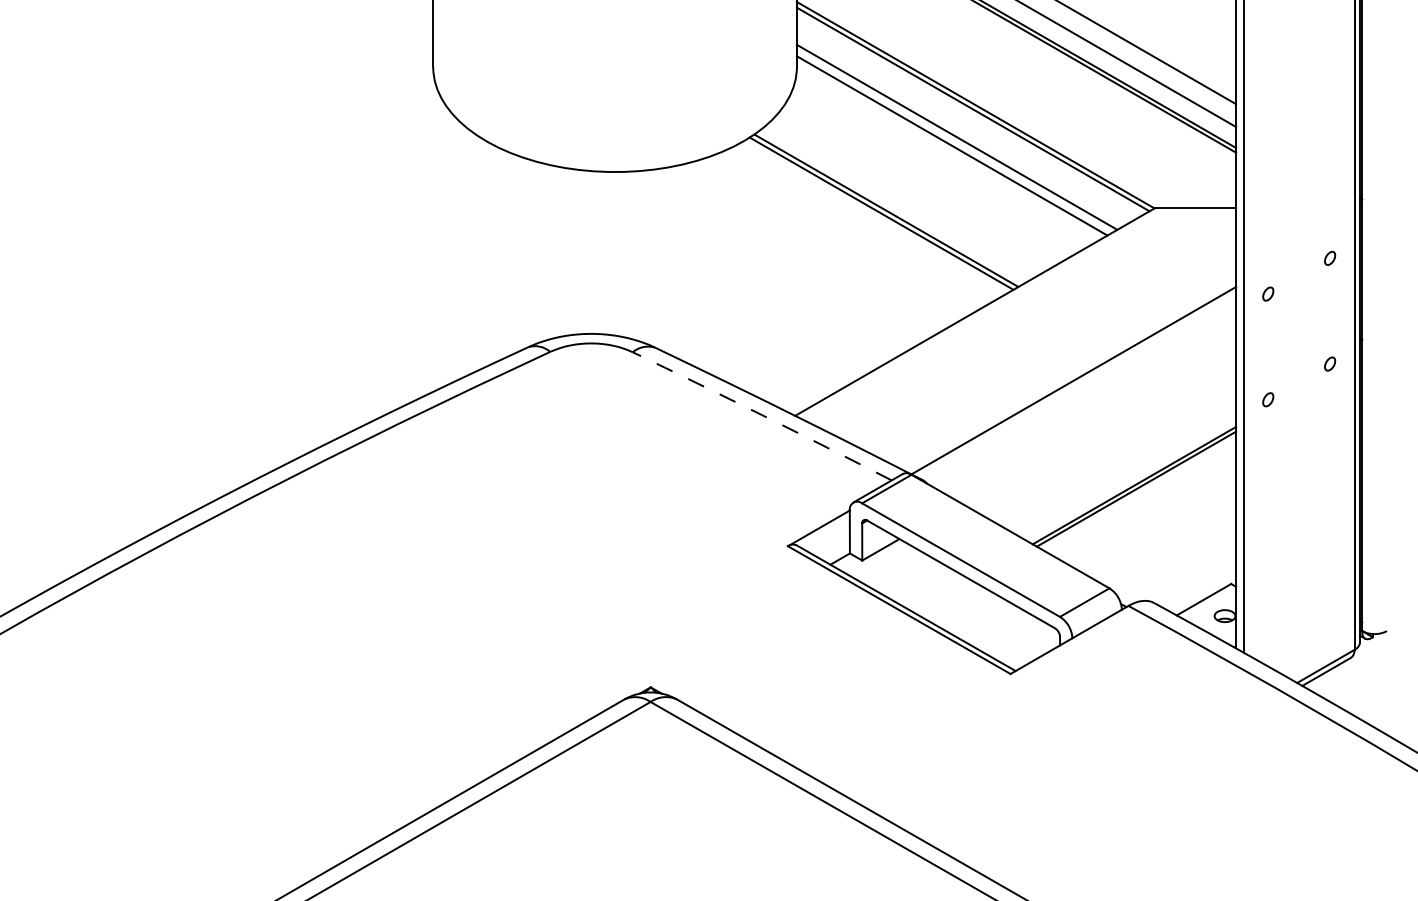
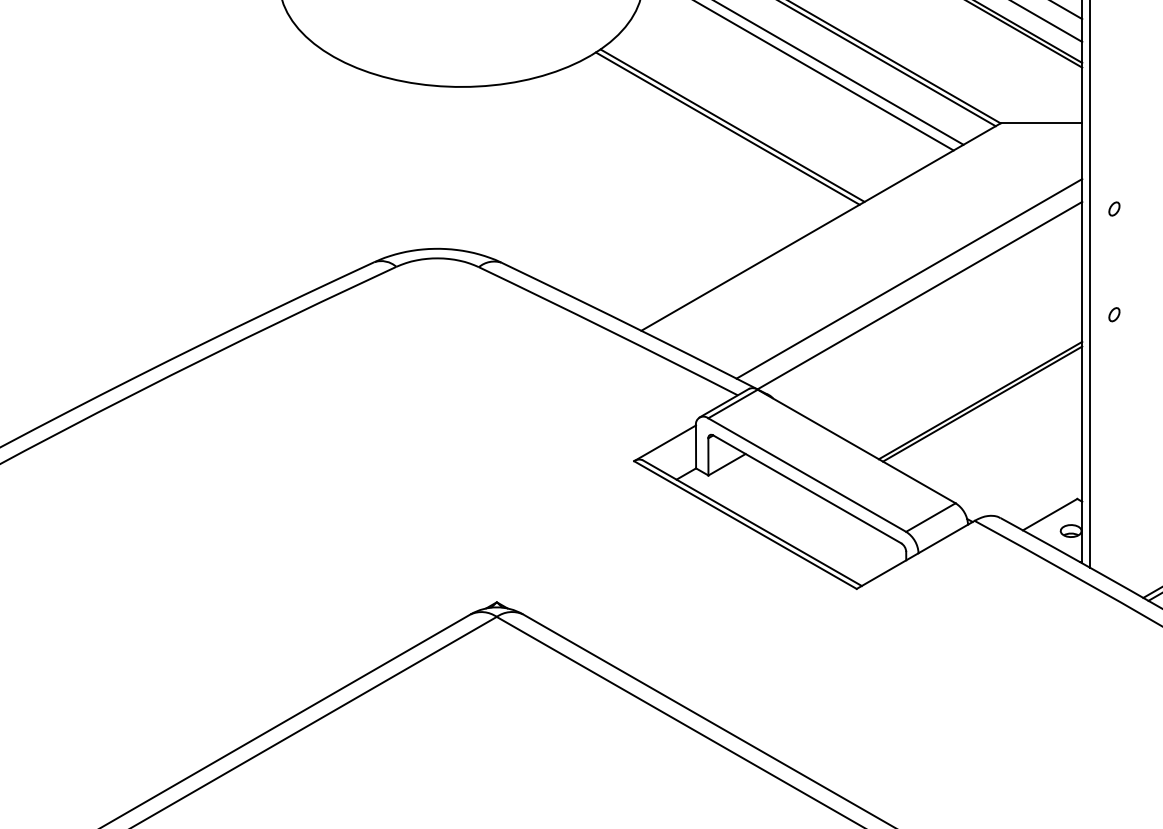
line: (1063, 363) -> (909, 278), added
arc: (762, 415) -> (608, 330), dashed -> solid

